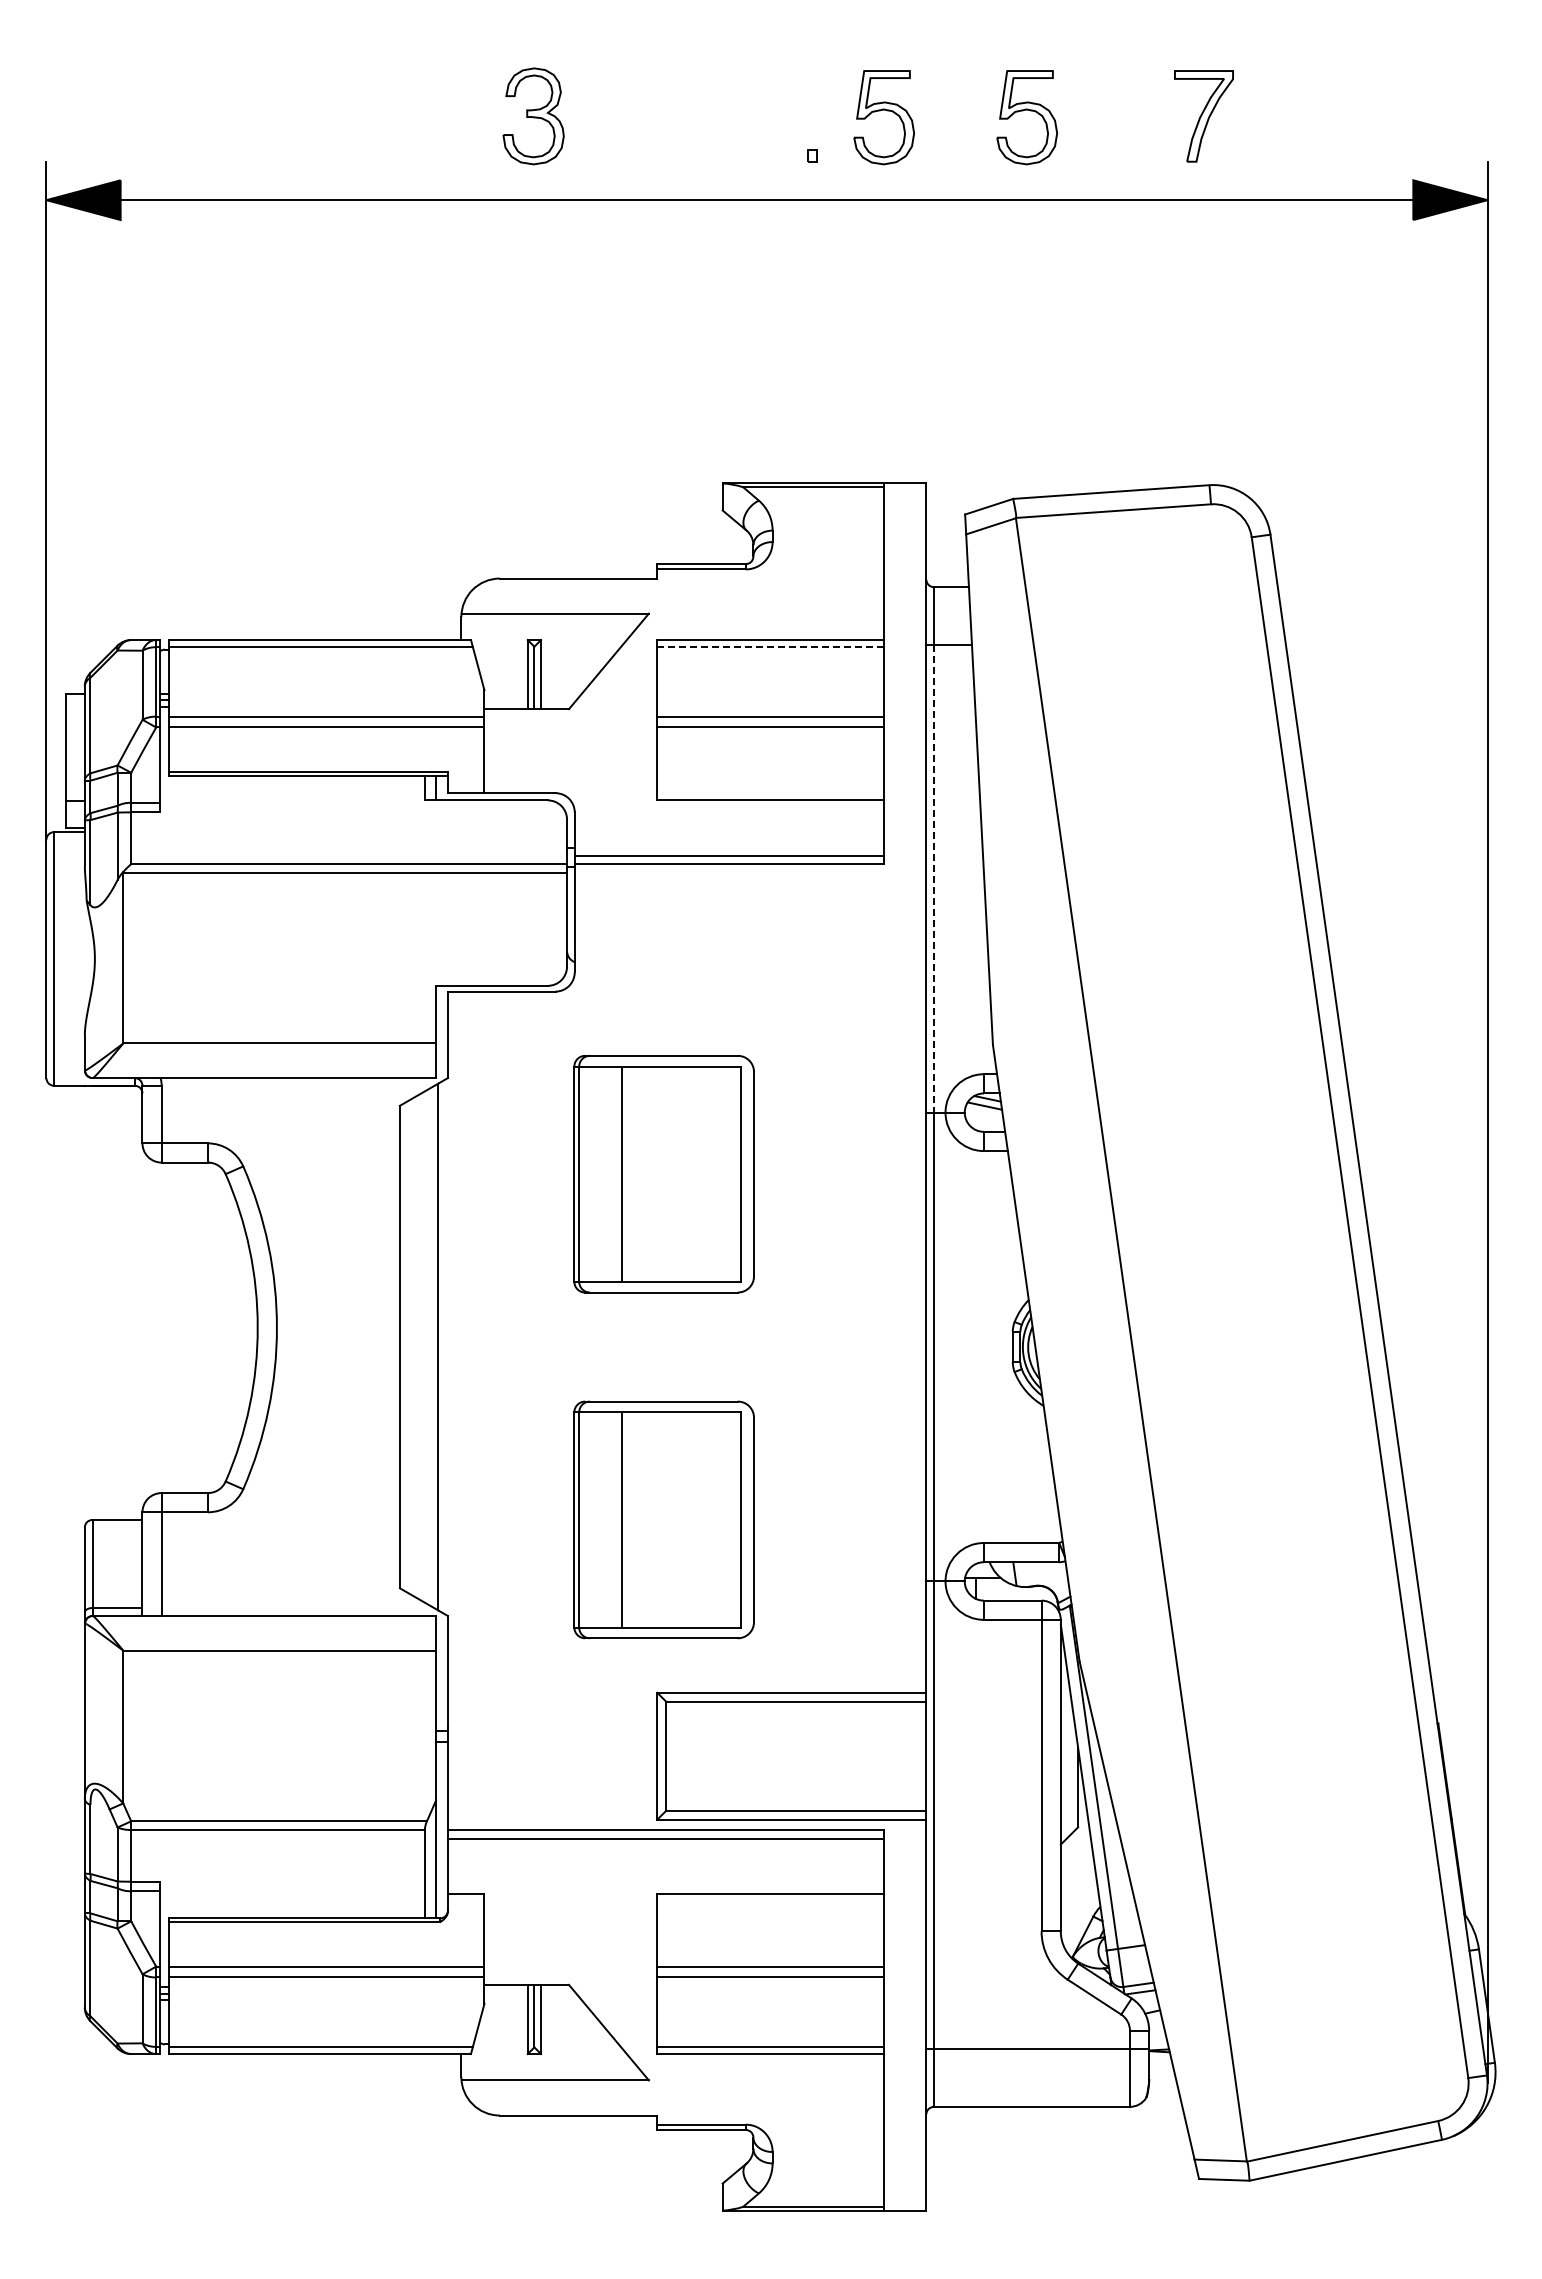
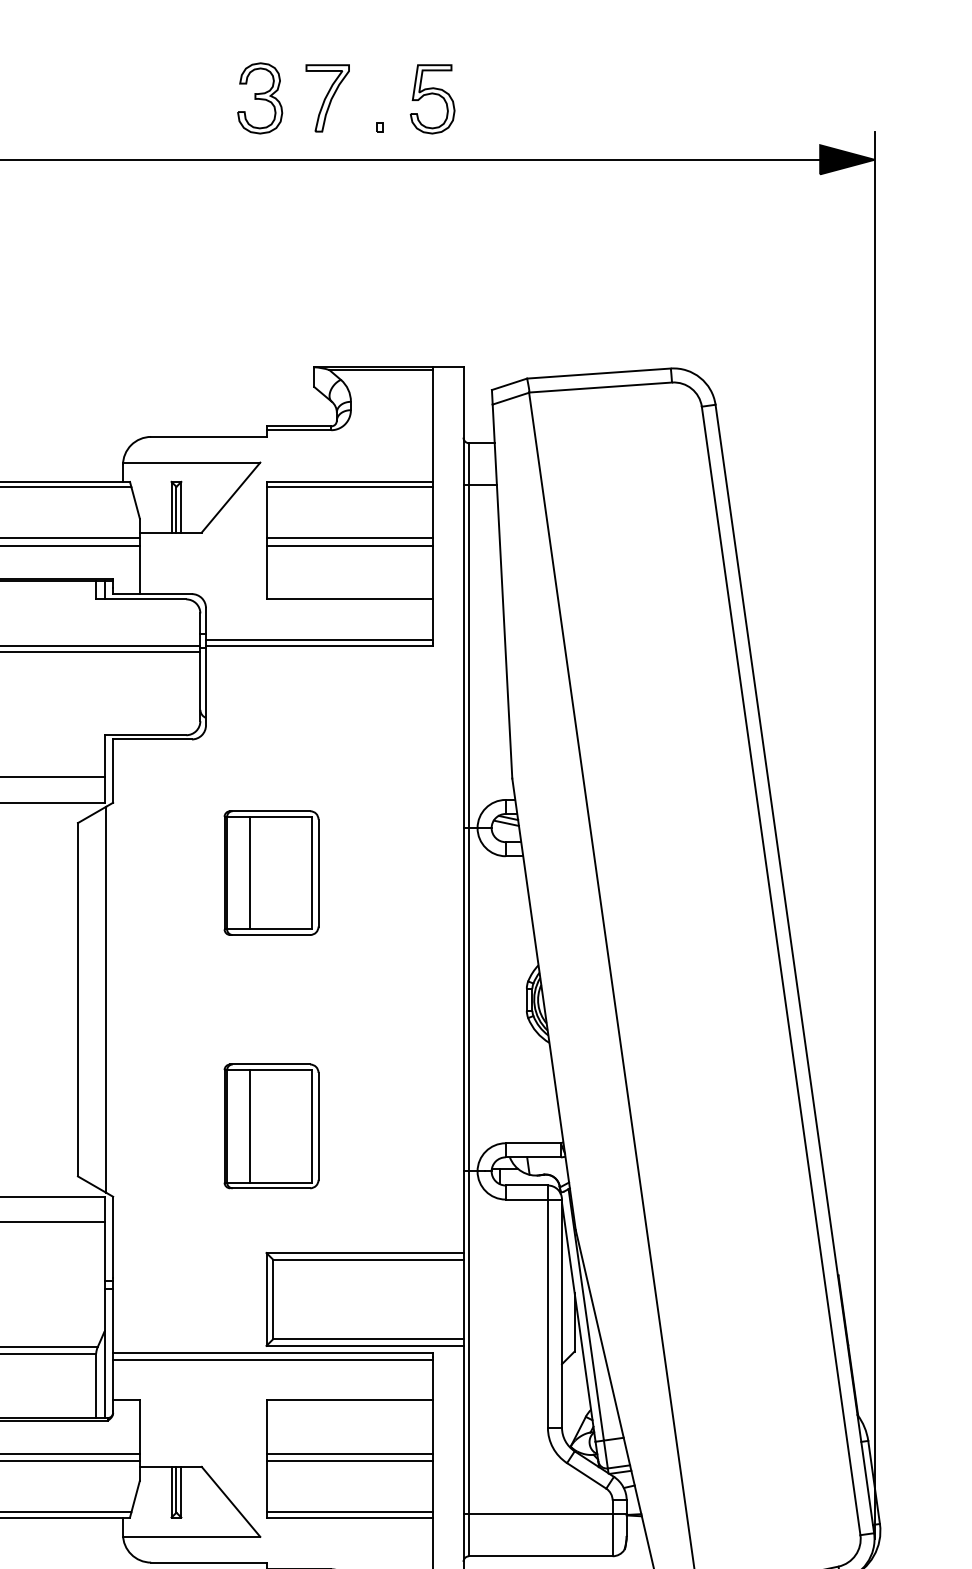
part: (1023, 111) -> (534, 94), removed
part: (533, 116) -> (260, 98), moved
part: (1203, 116) -> (327, 98), moved
line: (771, 647) -> (350, 487), dashed -> solid
line: (934, 878) -> (469, 656), dashed -> solid
part: (664, 1173) -> (271, 872), size x0.71
part: (664, 1519) -> (271, 1126), size x0.71

